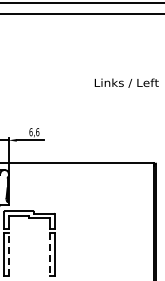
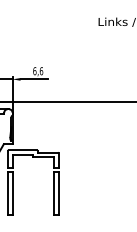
line: (8, 254) -> (12, 193), dashed -> solid
line: (50, 254) -> (54, 193), dashed -> solid

